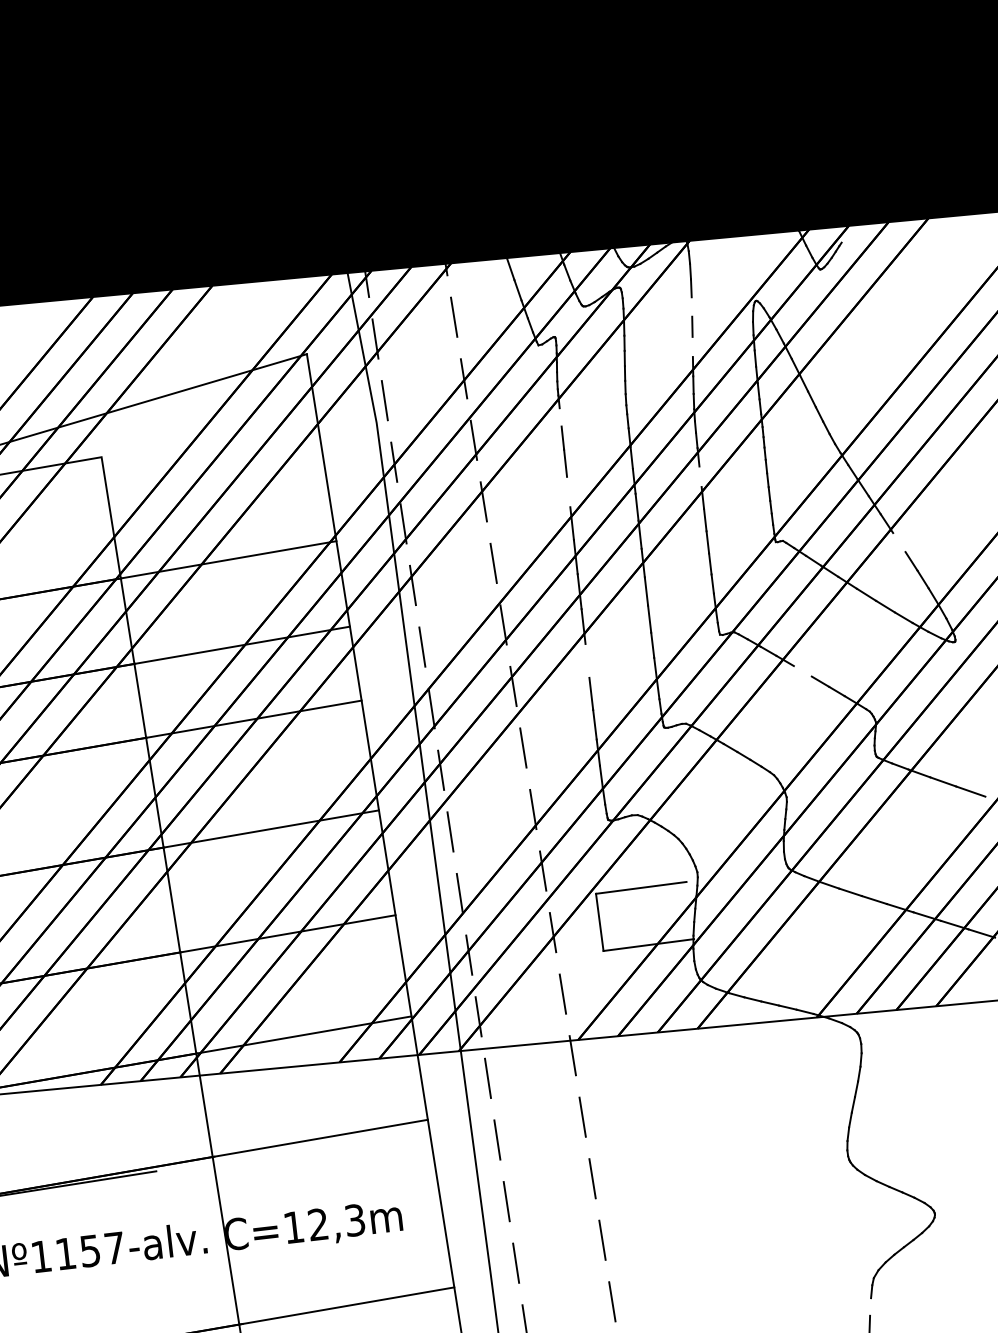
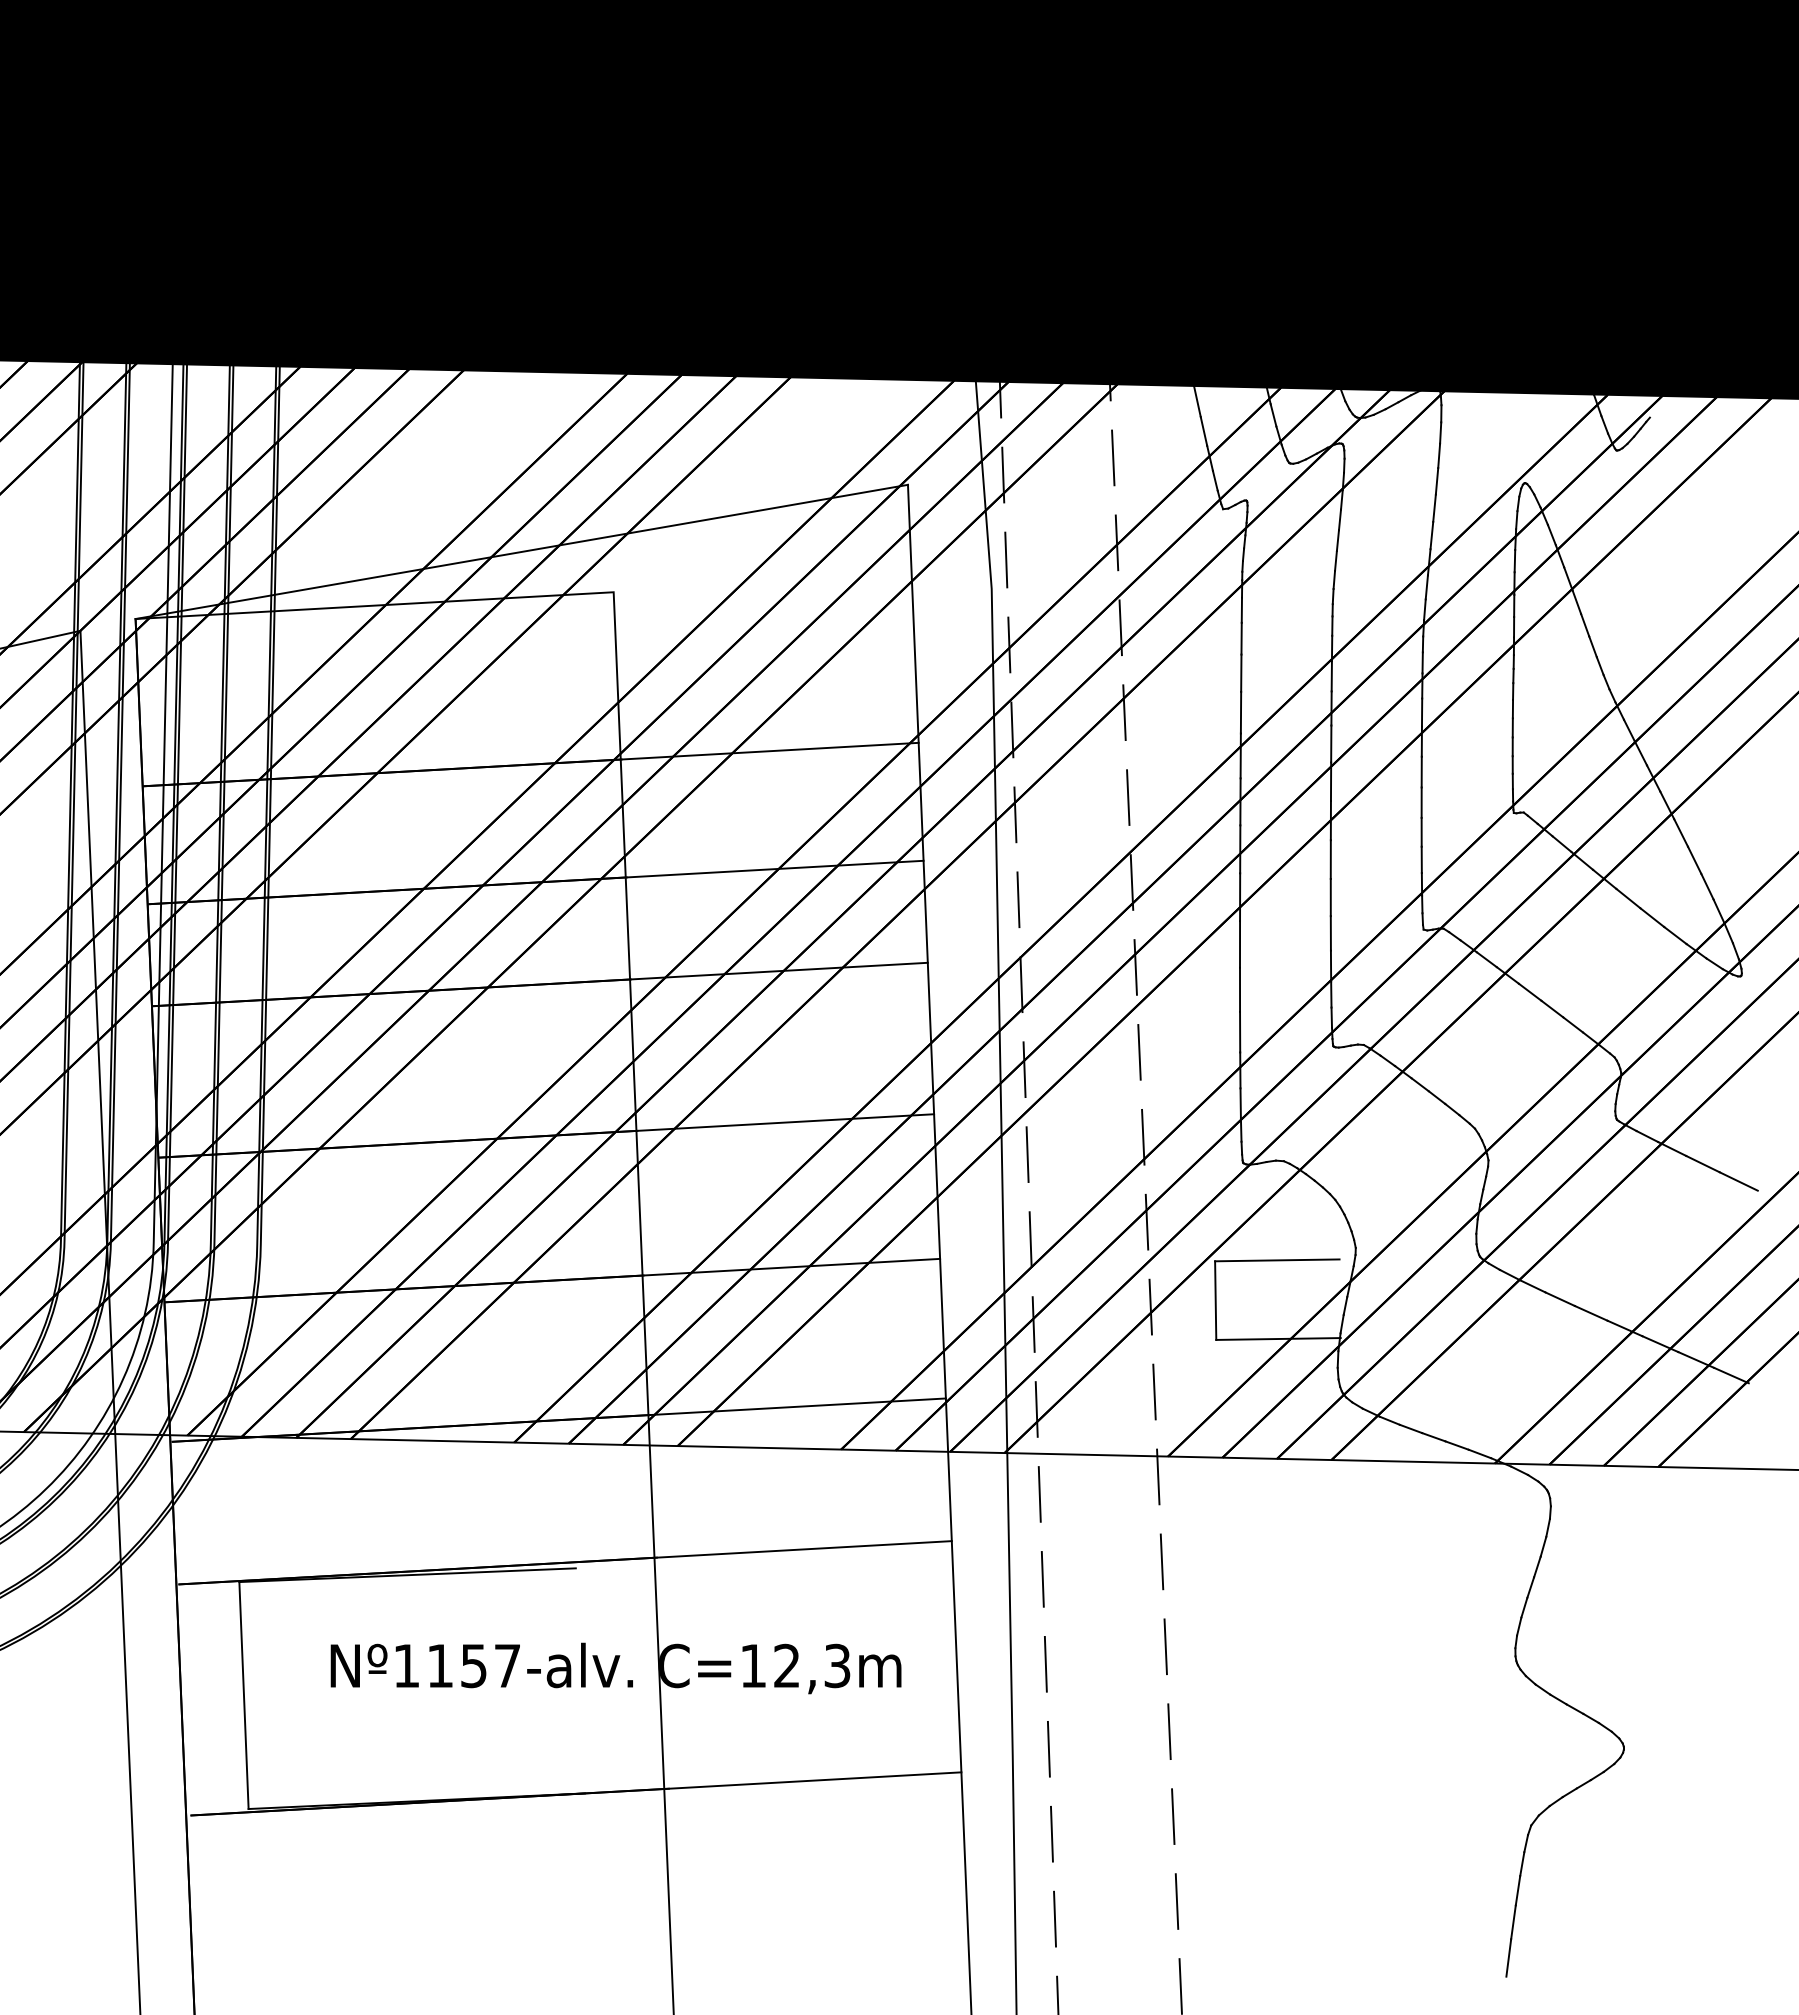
line: (691, 307) -> (1436, 481), added
line: (692, 346) -> (1431, 535), added
line: (560, 416) -> (1241, 609), added
line: (700, 476) -> (1421, 712), added
line: (568, 491) -> (1240, 712), added
line: (899, 542) -> (1681, 832), added
line: (587, 660) -> (1240, 944), added
line: (802, 670) -> (1529, 991), added
line: (870, 1307) -> (1522, 1864), added

